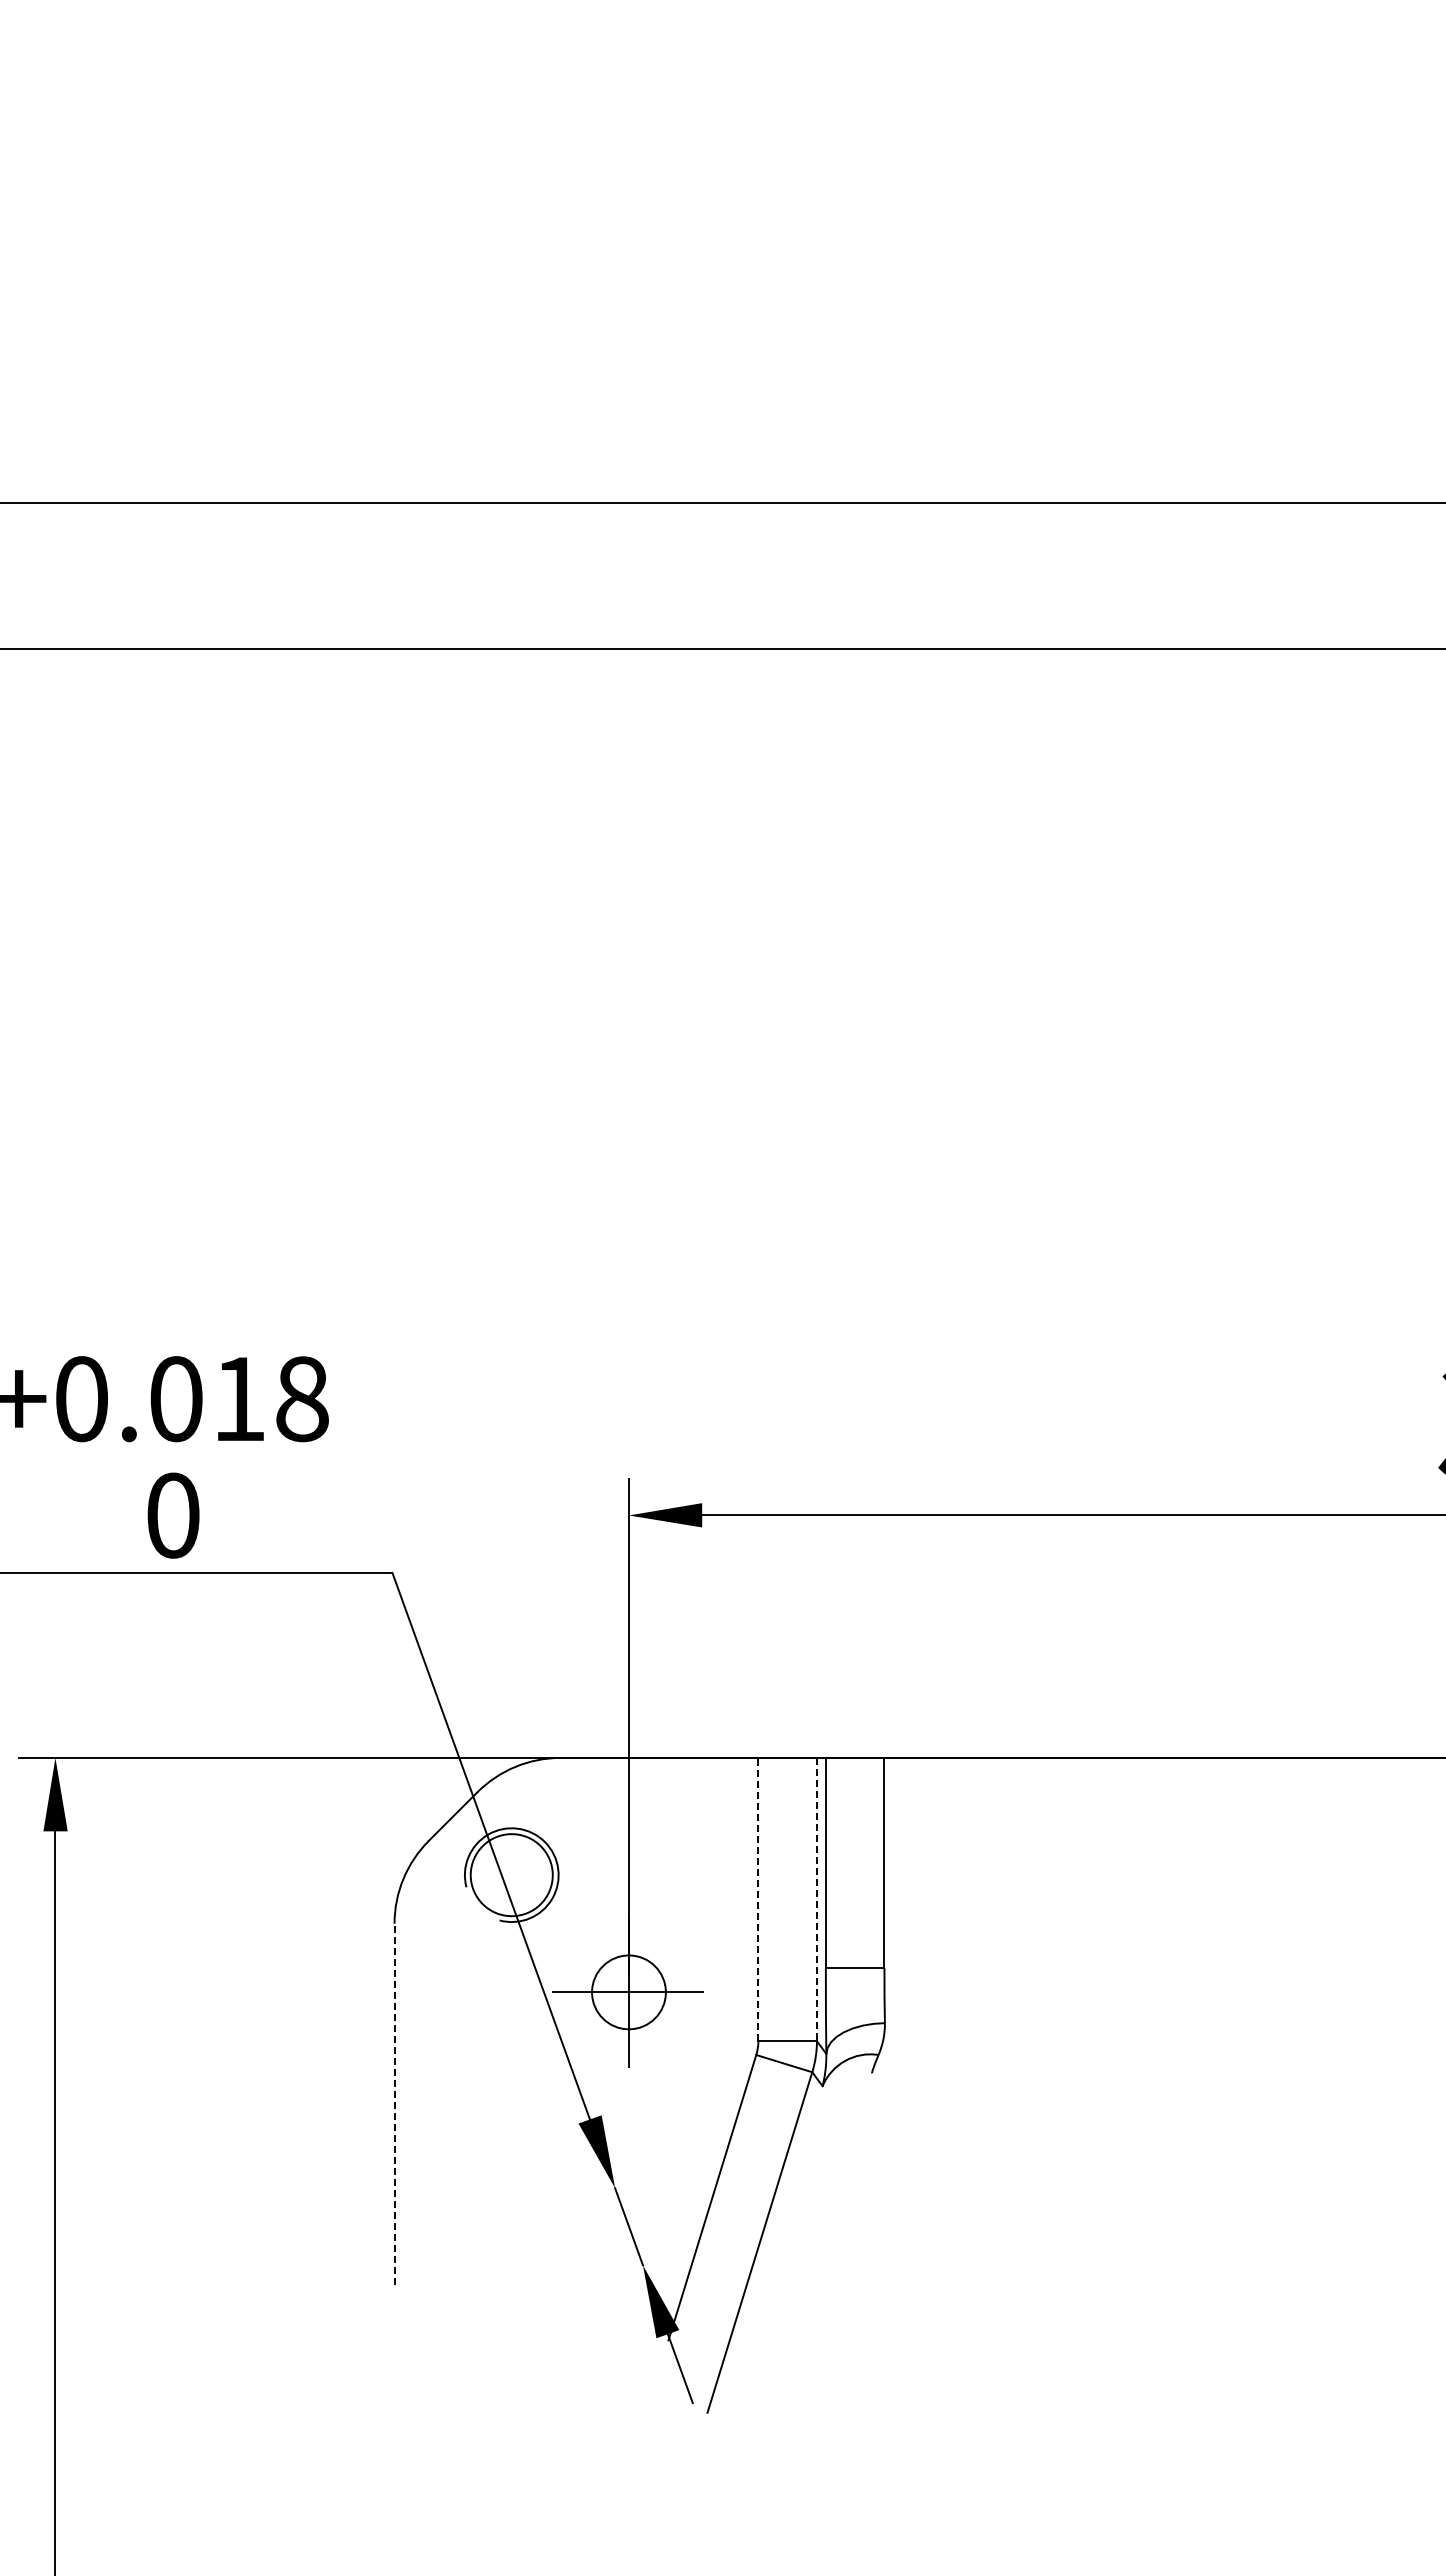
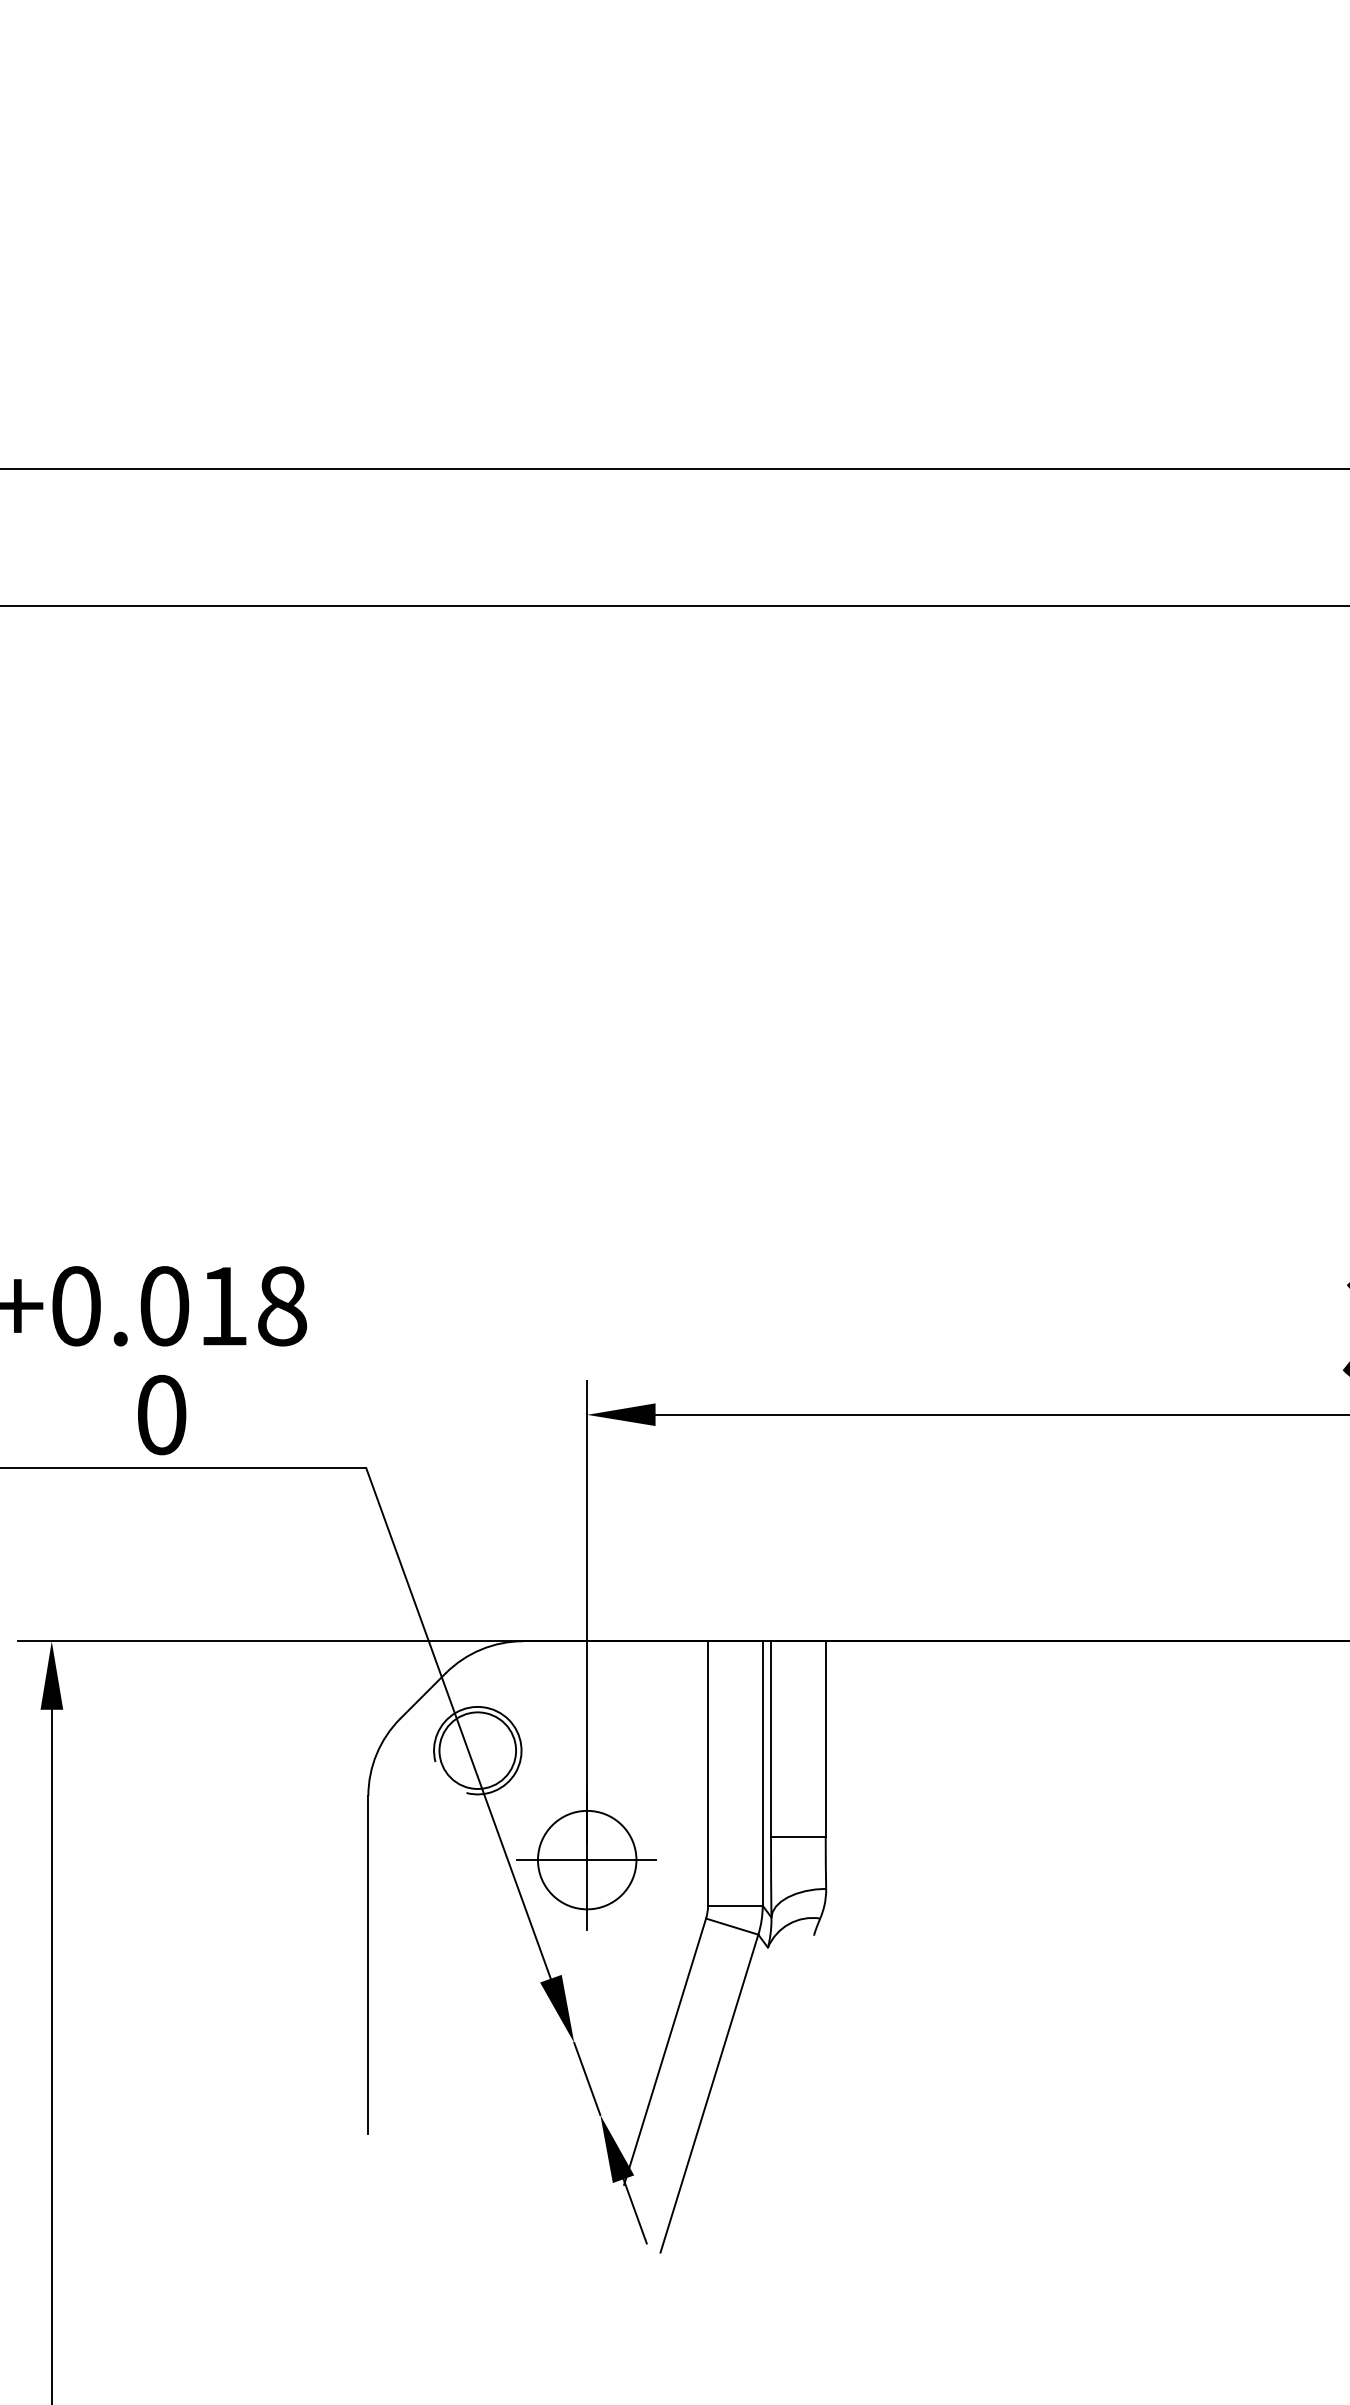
line: (758, 1899) -> (708, 1773), dashed -> solid
line: (816, 1899) -> (762, 1773), dashed -> solid
circle: (628, 1992) -> (586, 1860), size x1.43
line: (394, 2104) -> (368, 1964), dashed -> solid

